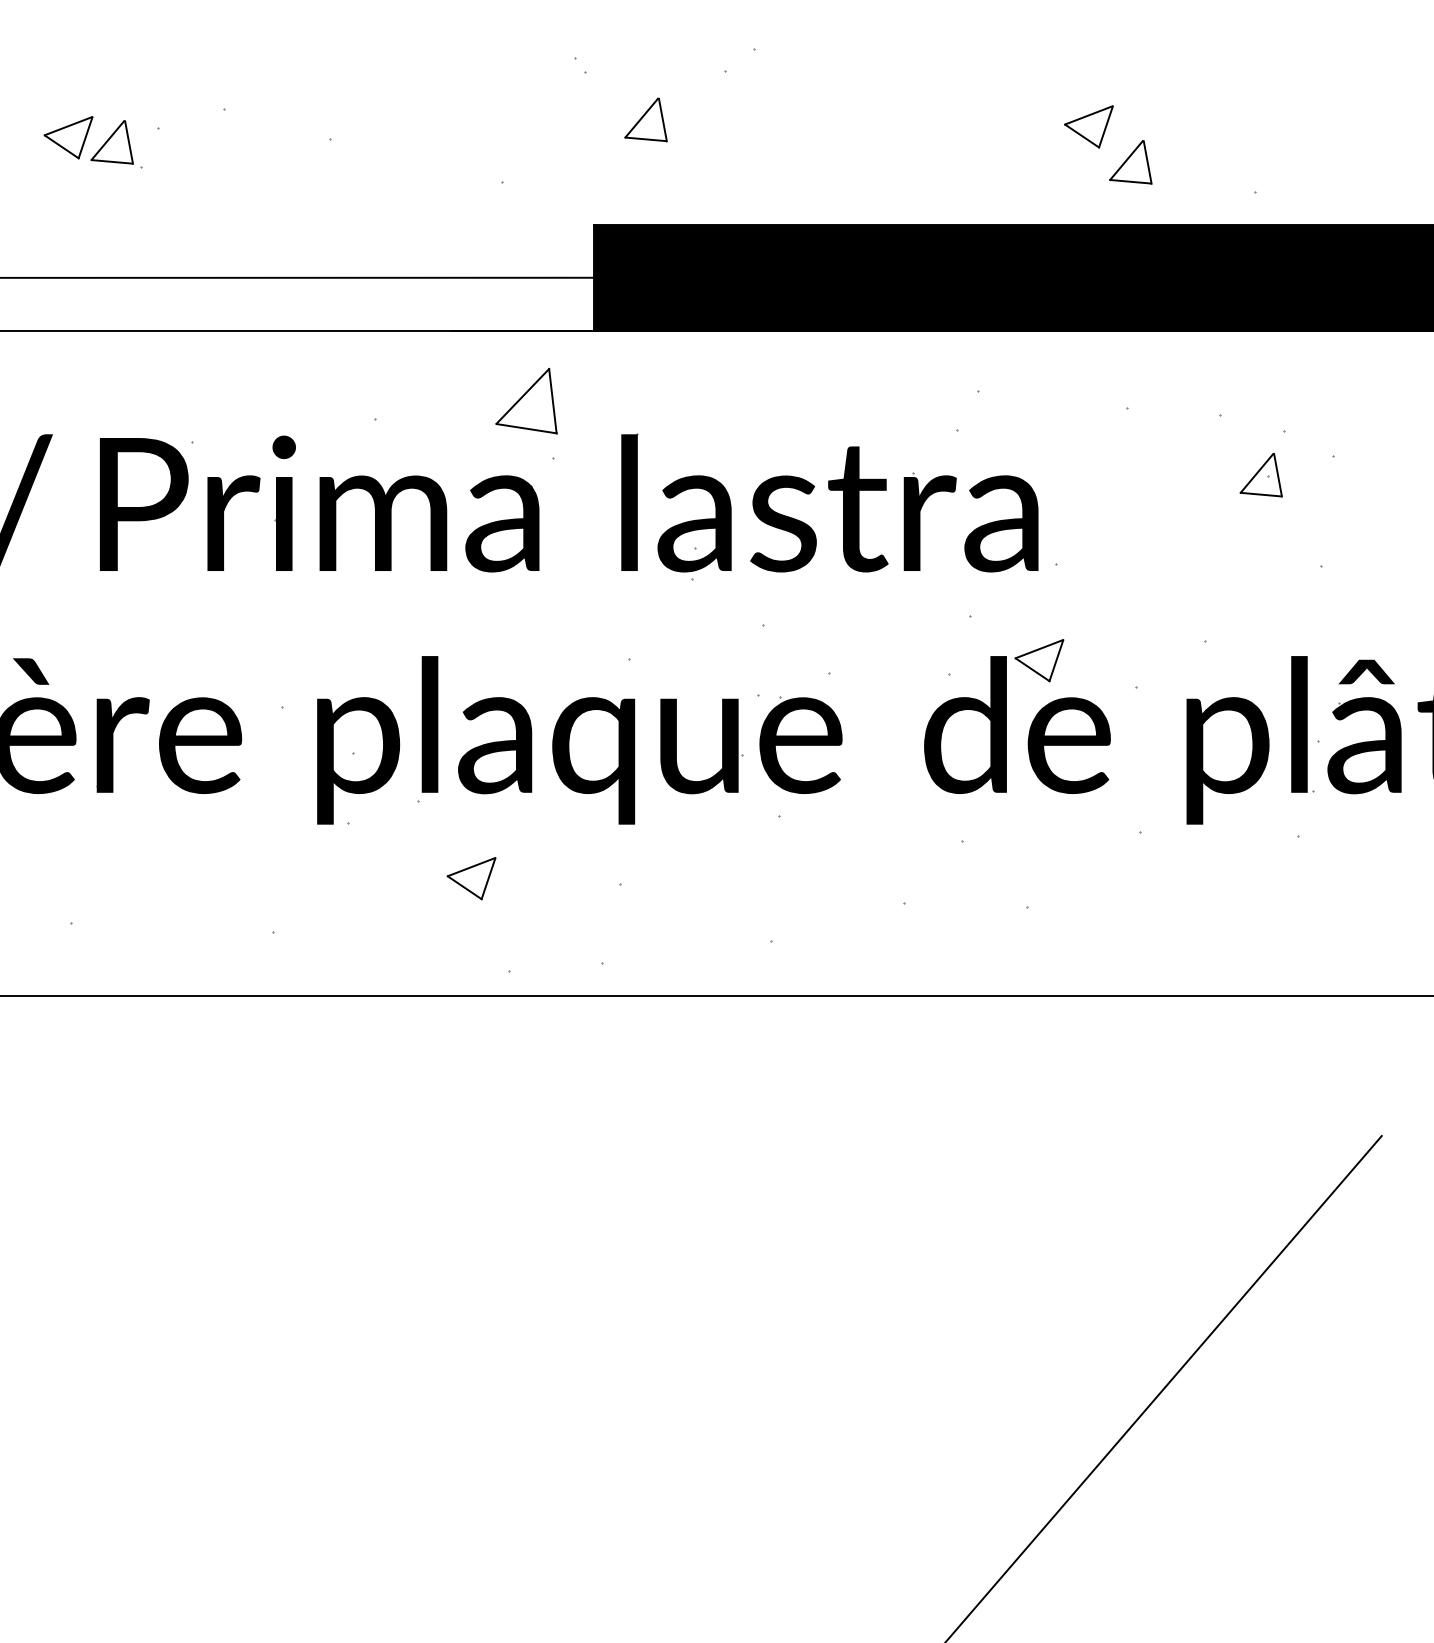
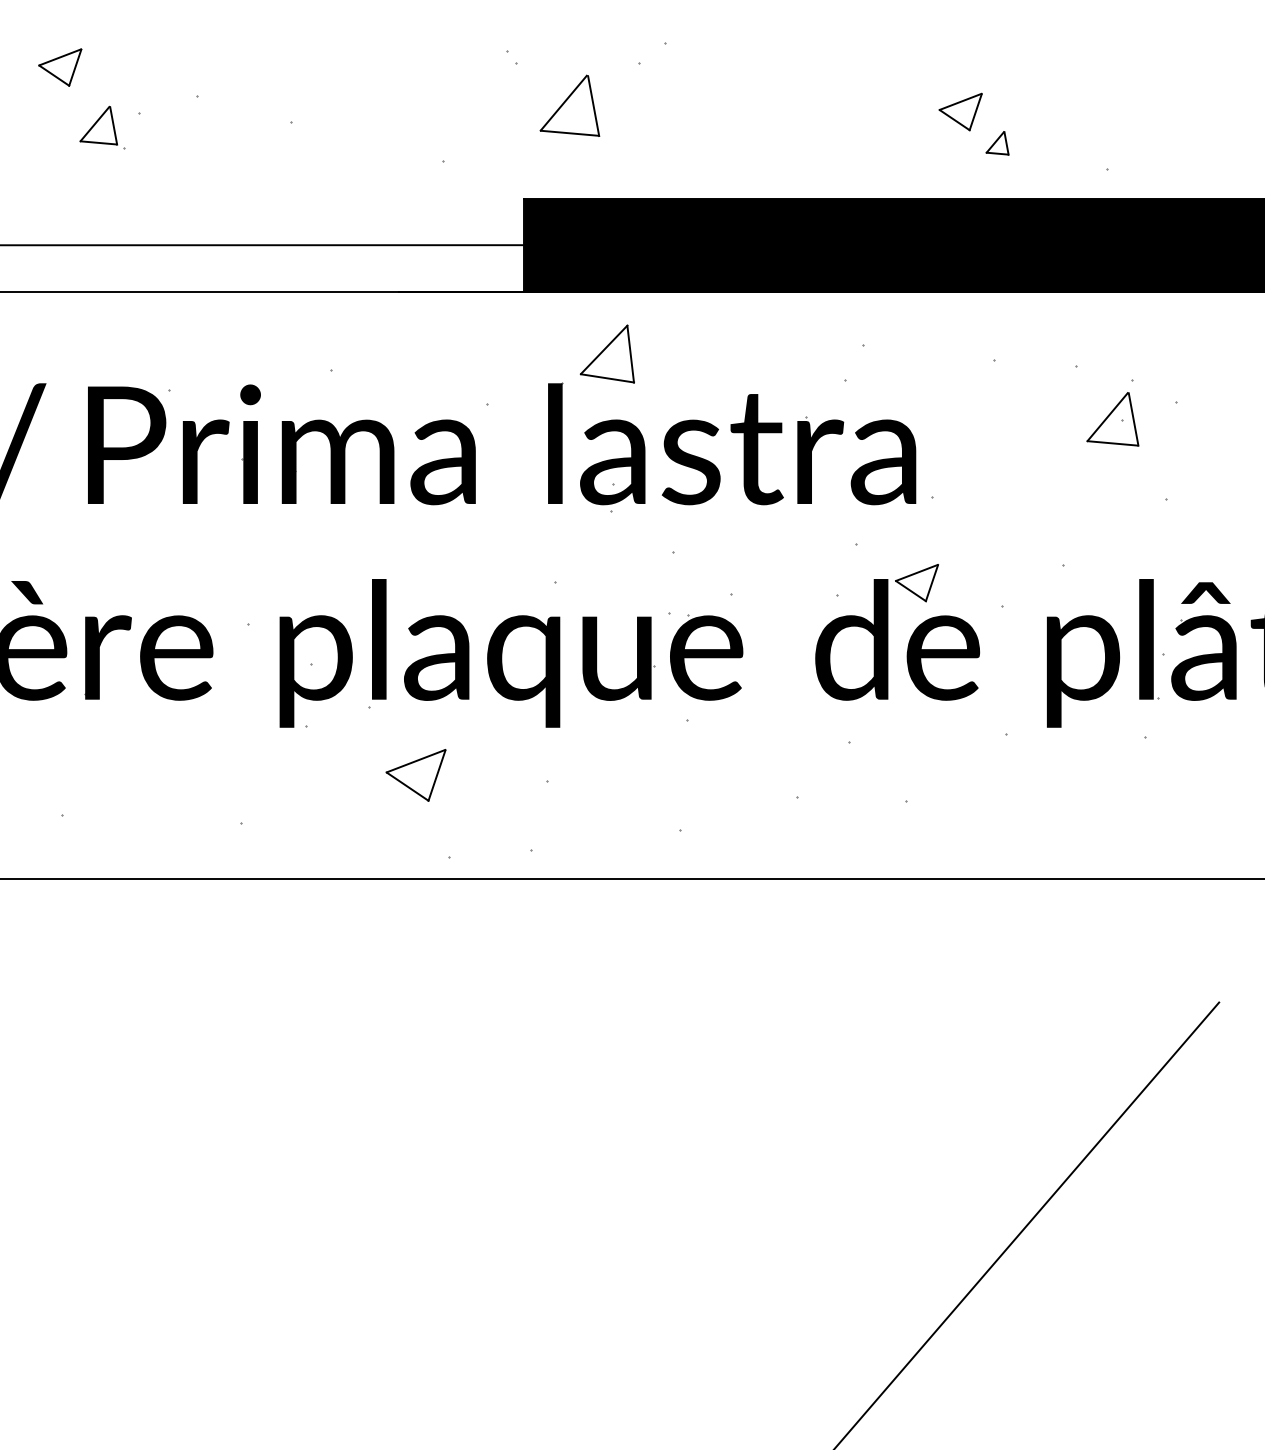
part: (645, 119) -> (569, 105), size x1.6
part: (68, 137) -> (60, 67), moved
part: (1130, 162) -> (997, 143), size x0.6
part: (525, 400) -> (606, 353), moved
part: (1260, 475) -> (1112, 419), size x1.4
part: (471, 878) -> (415, 775), size x1.4

